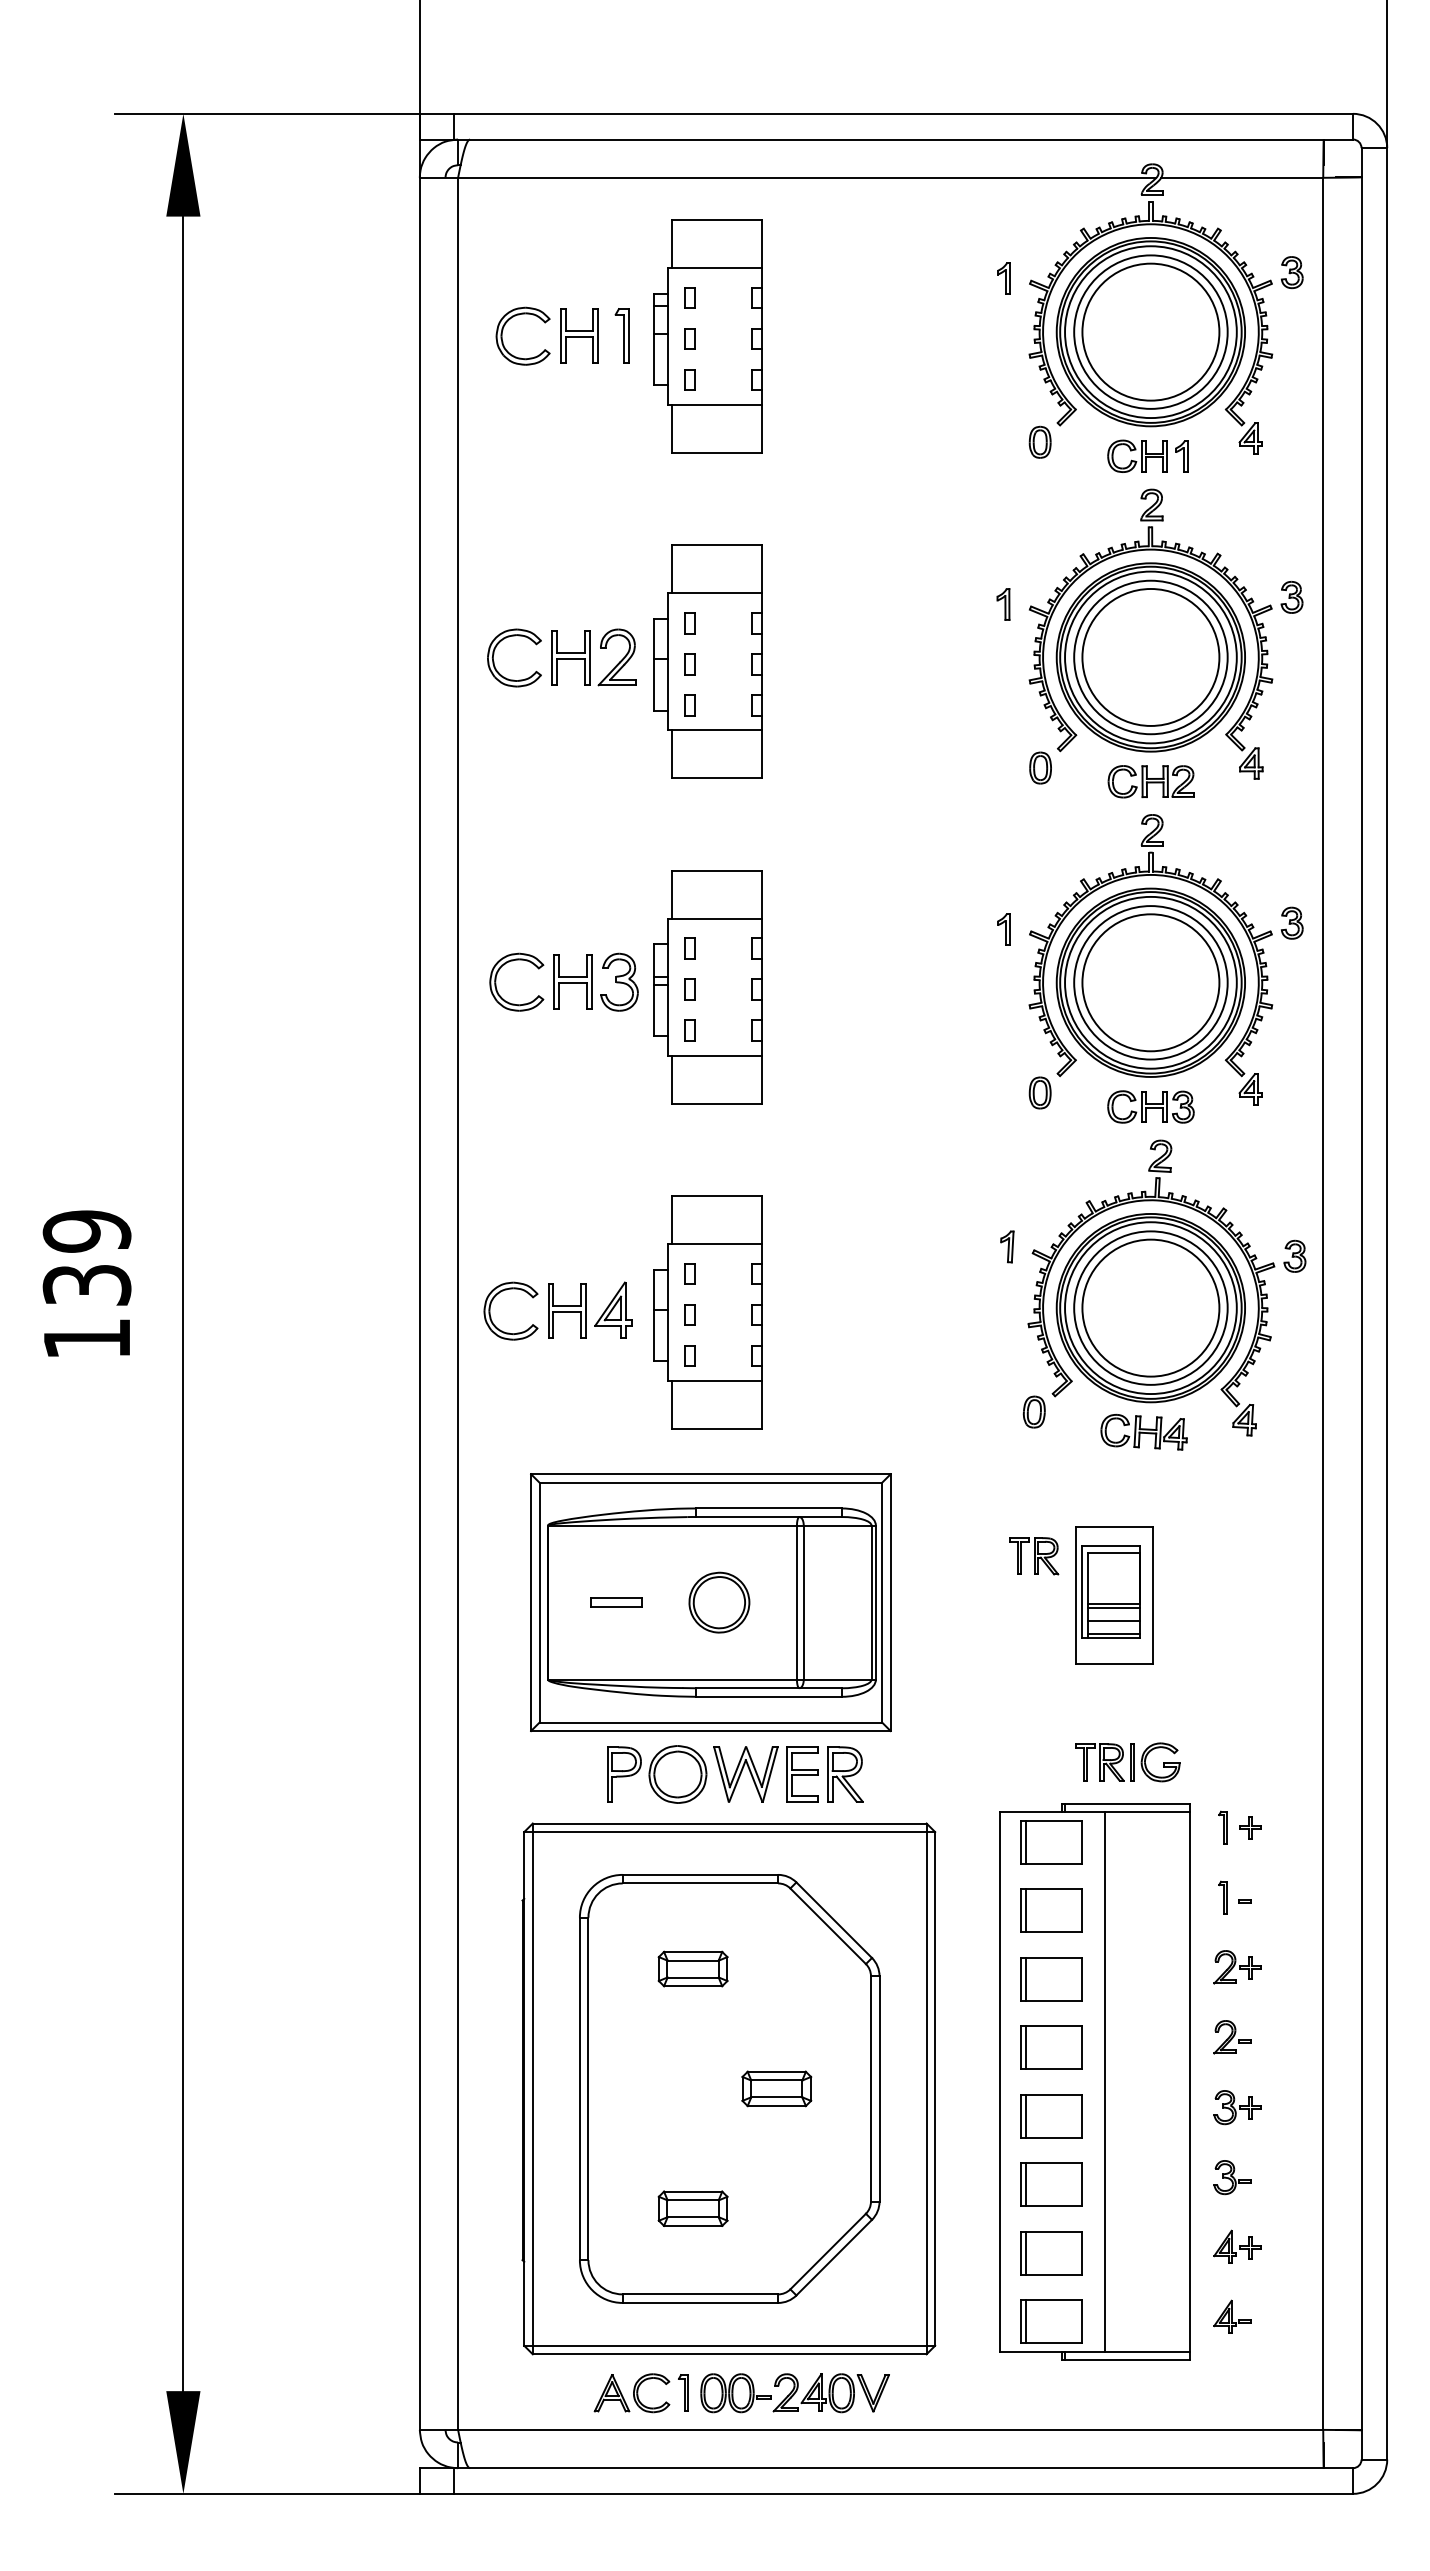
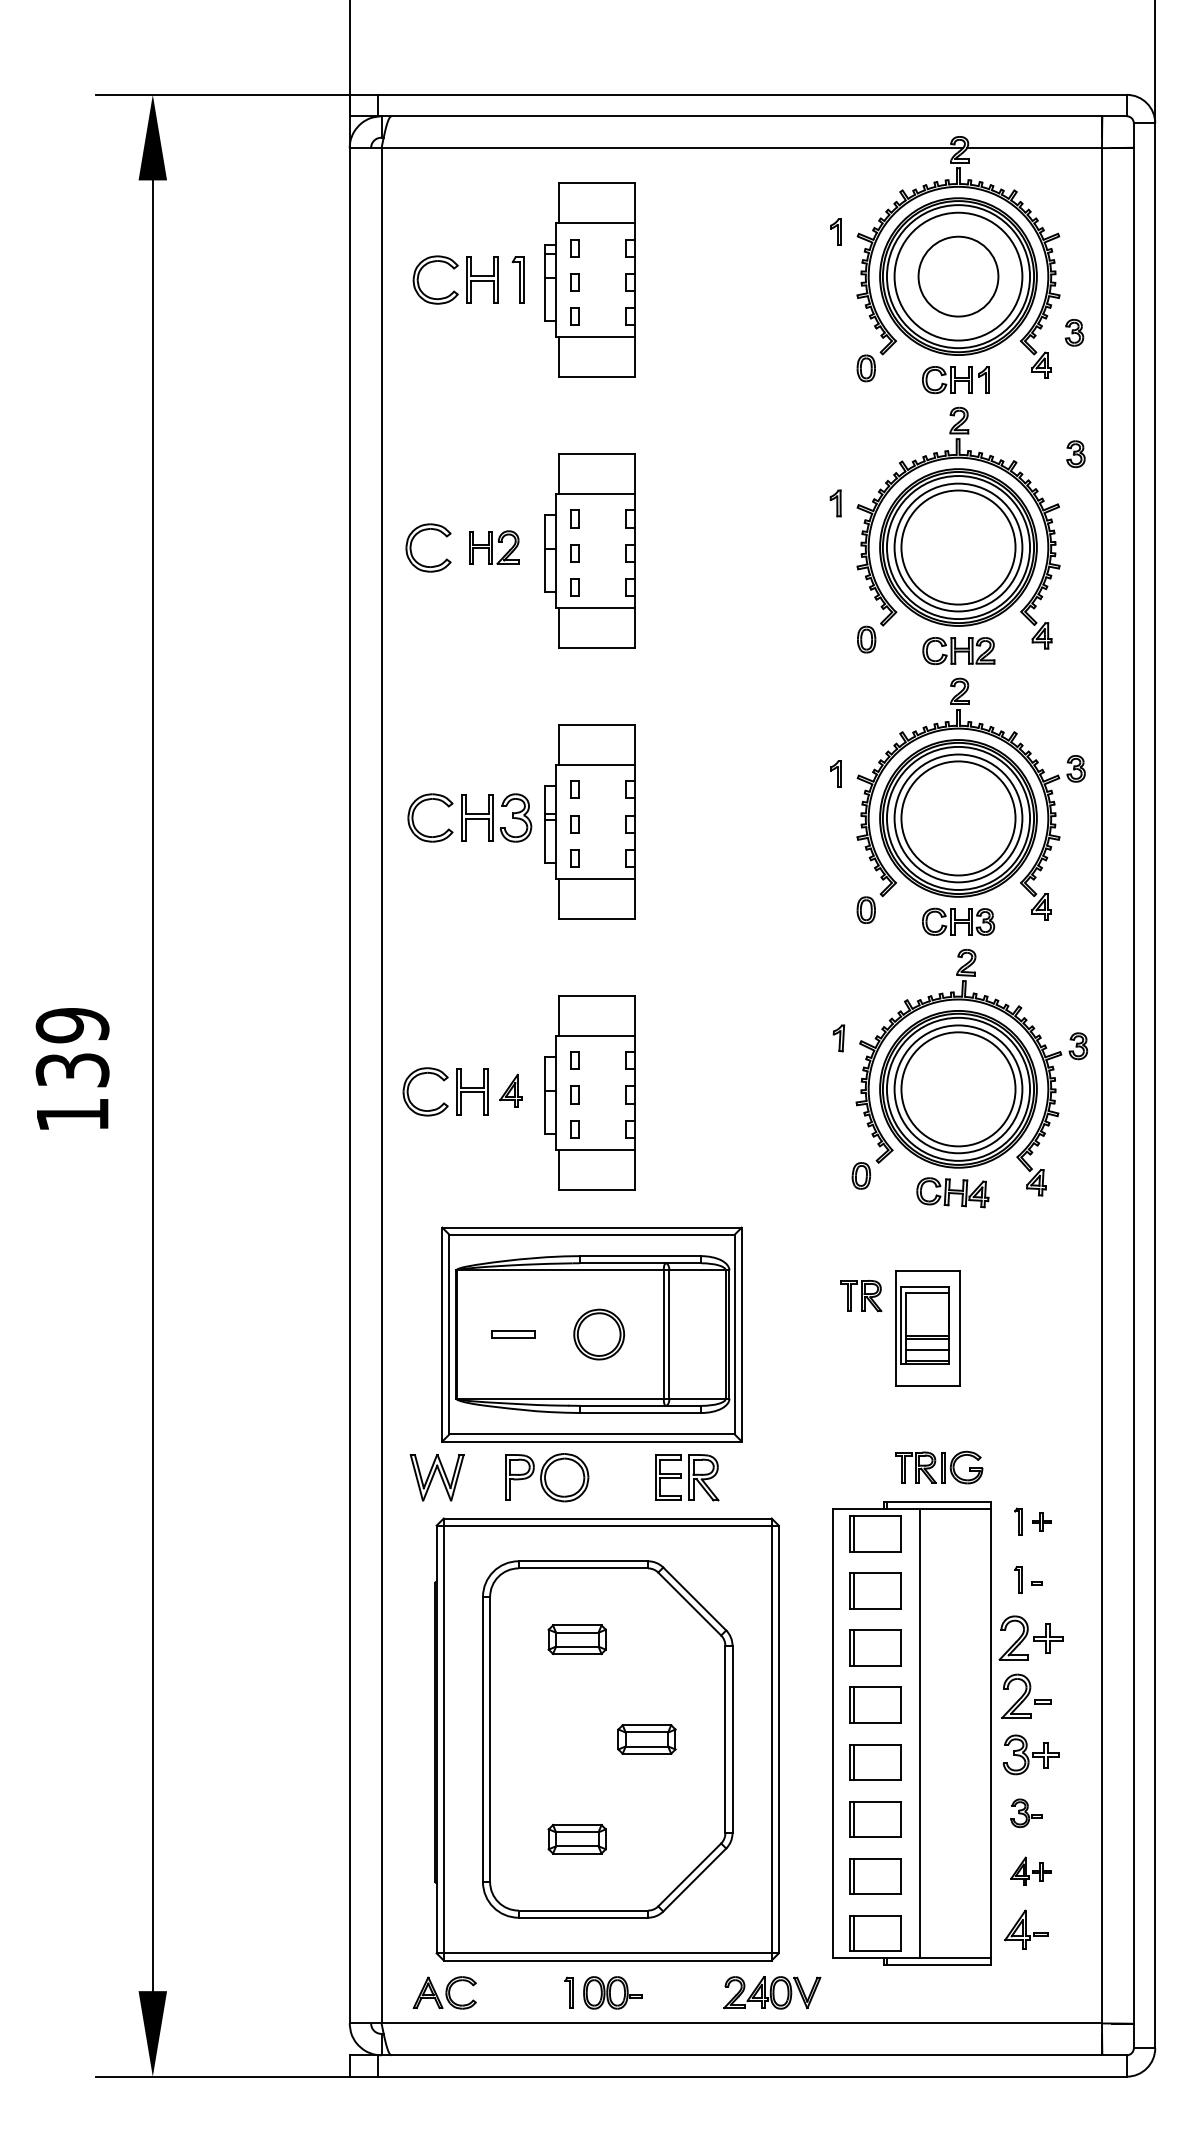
part: (1291, 272) -> (1073, 332), moved
circle: (1150, 331) -> (958, 276), size x0.7
part: (1291, 597) -> (1075, 454), moved
part: (593, 657) -> (494, 547), size x0.7
part: (613, 1309) -> (510, 1090), size x0.7
part: (745, 1774) -> (436, 1477), moved
part: (1237, 1967) -> (1030, 1638), size x1.6
part: (1232, 2037) -> (1026, 1696), size x1.6
part: (1237, 2107) -> (1030, 1754), size x1.4
part: (1232, 2316) -> (1026, 1929), size x1.4
part: (631, 2393) -> (444, 1993), moved
part: (830, 2393) -> (771, 1993), moved

